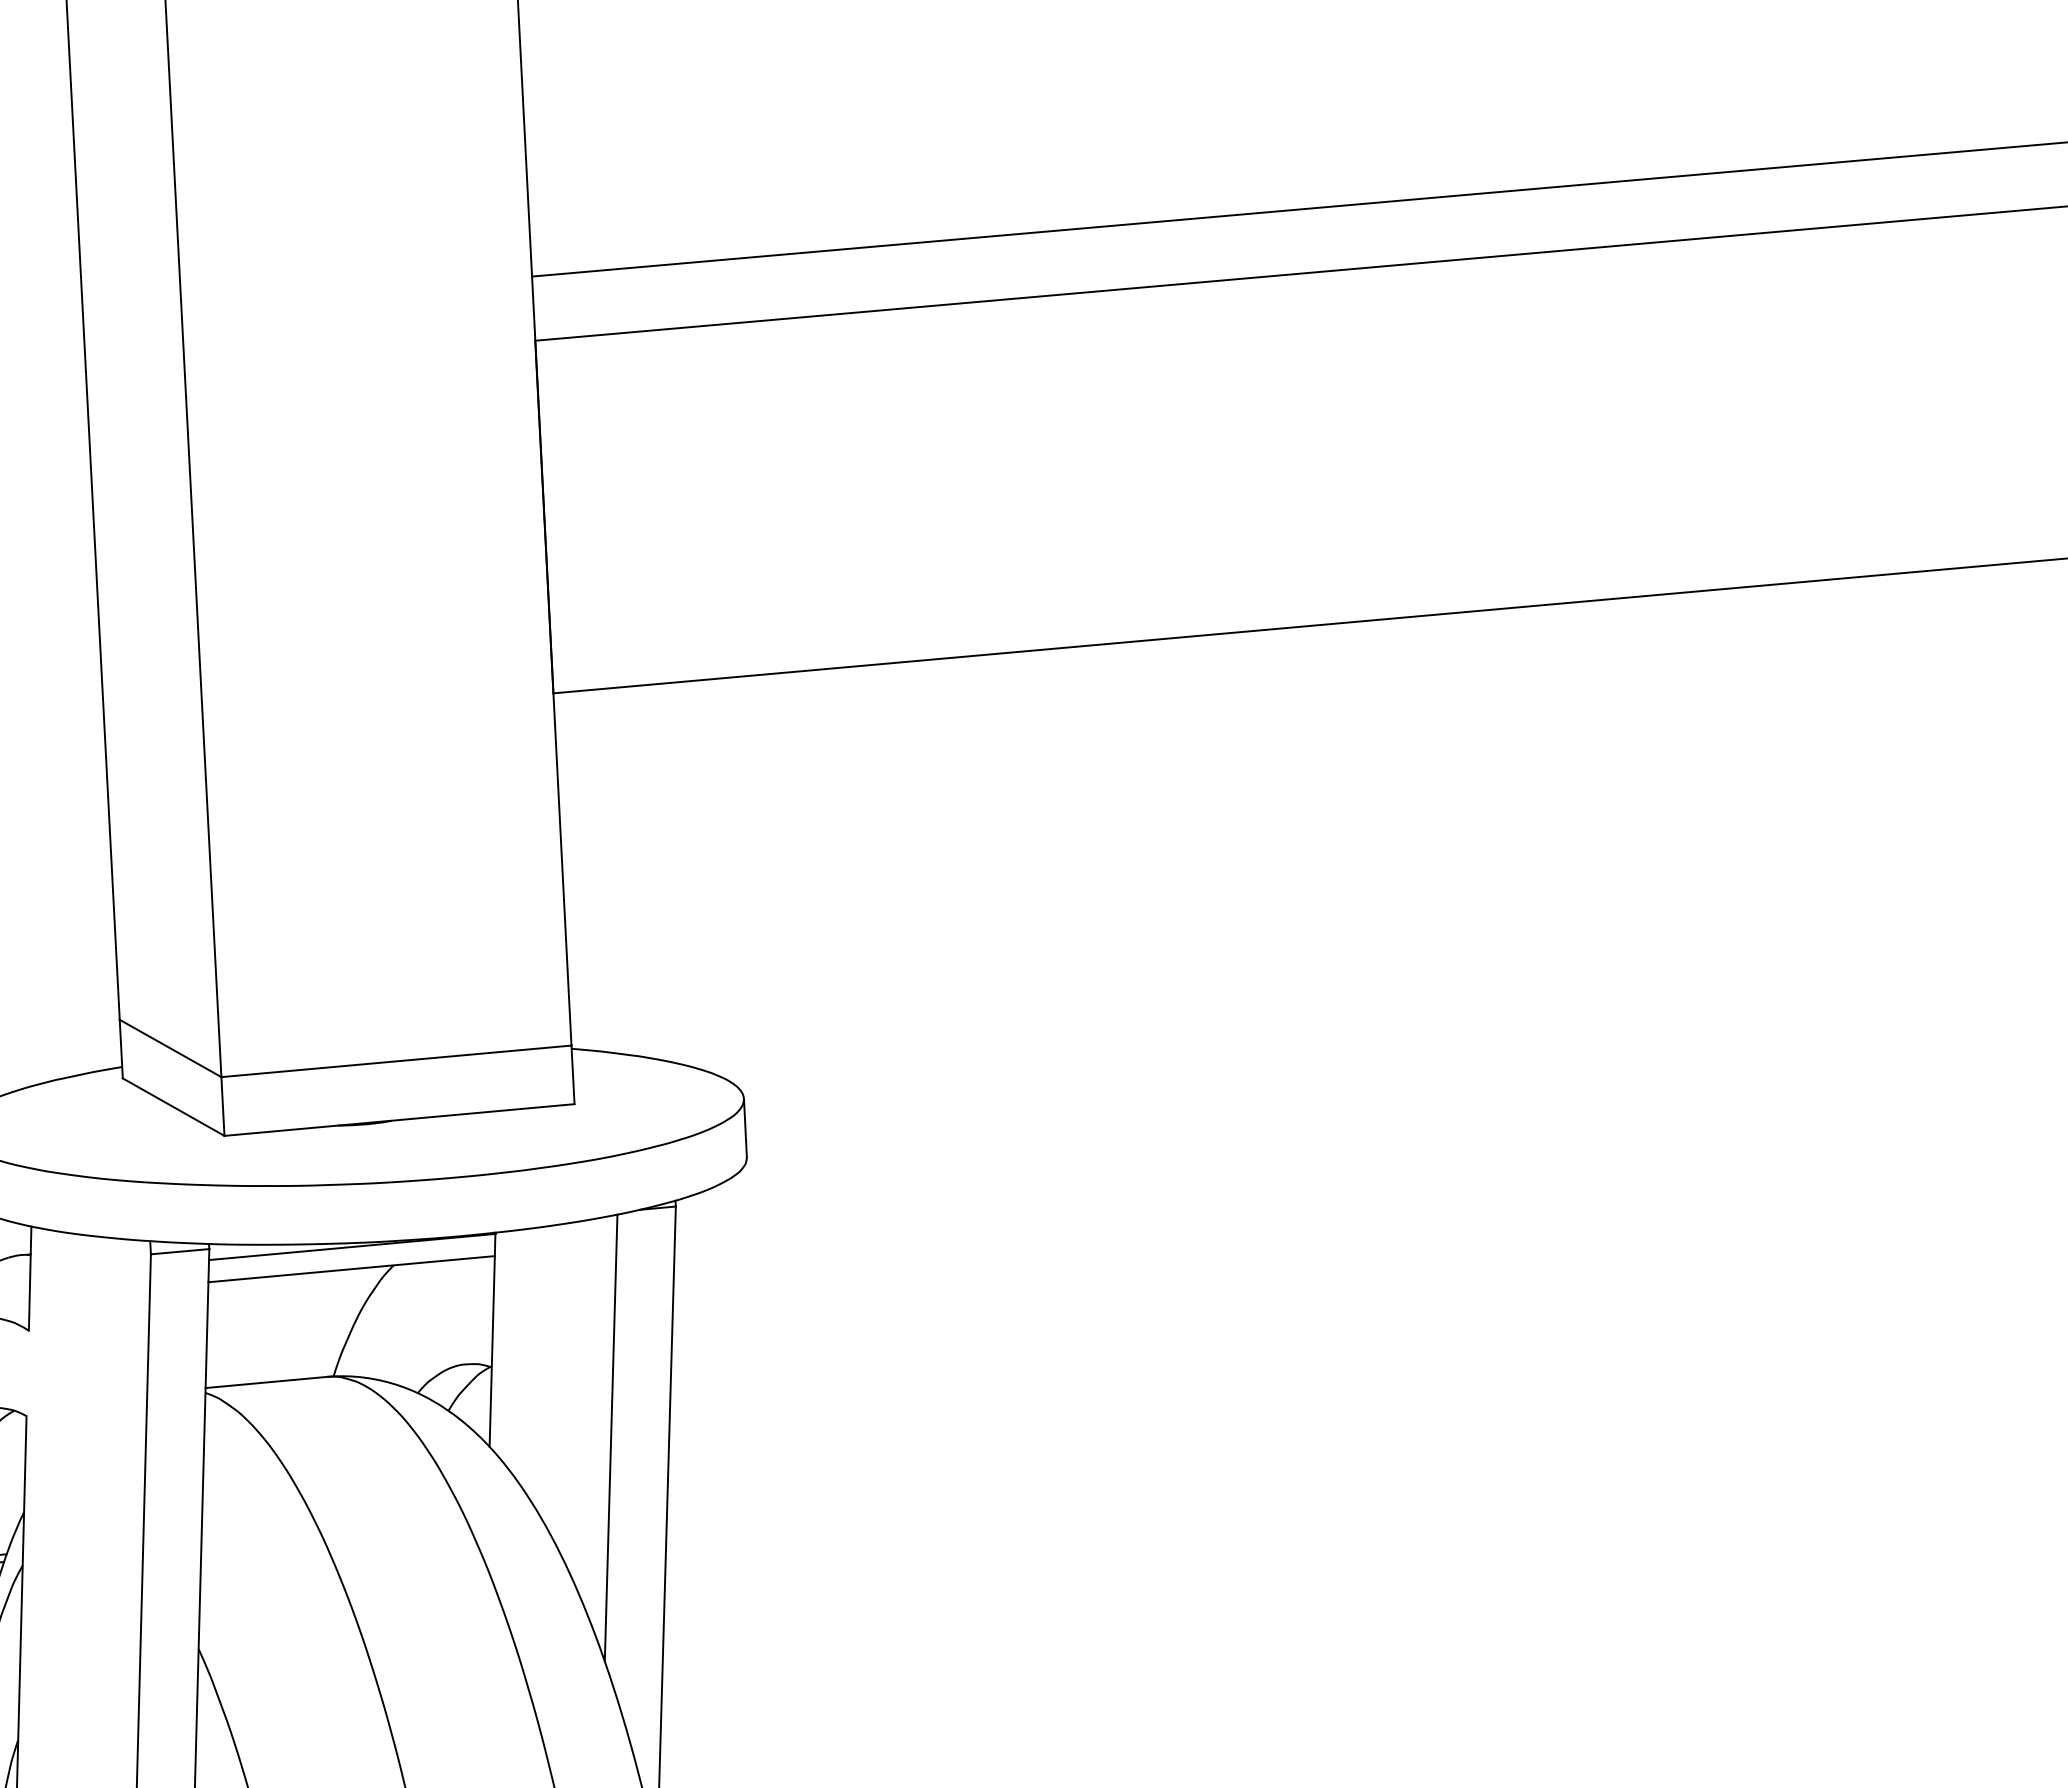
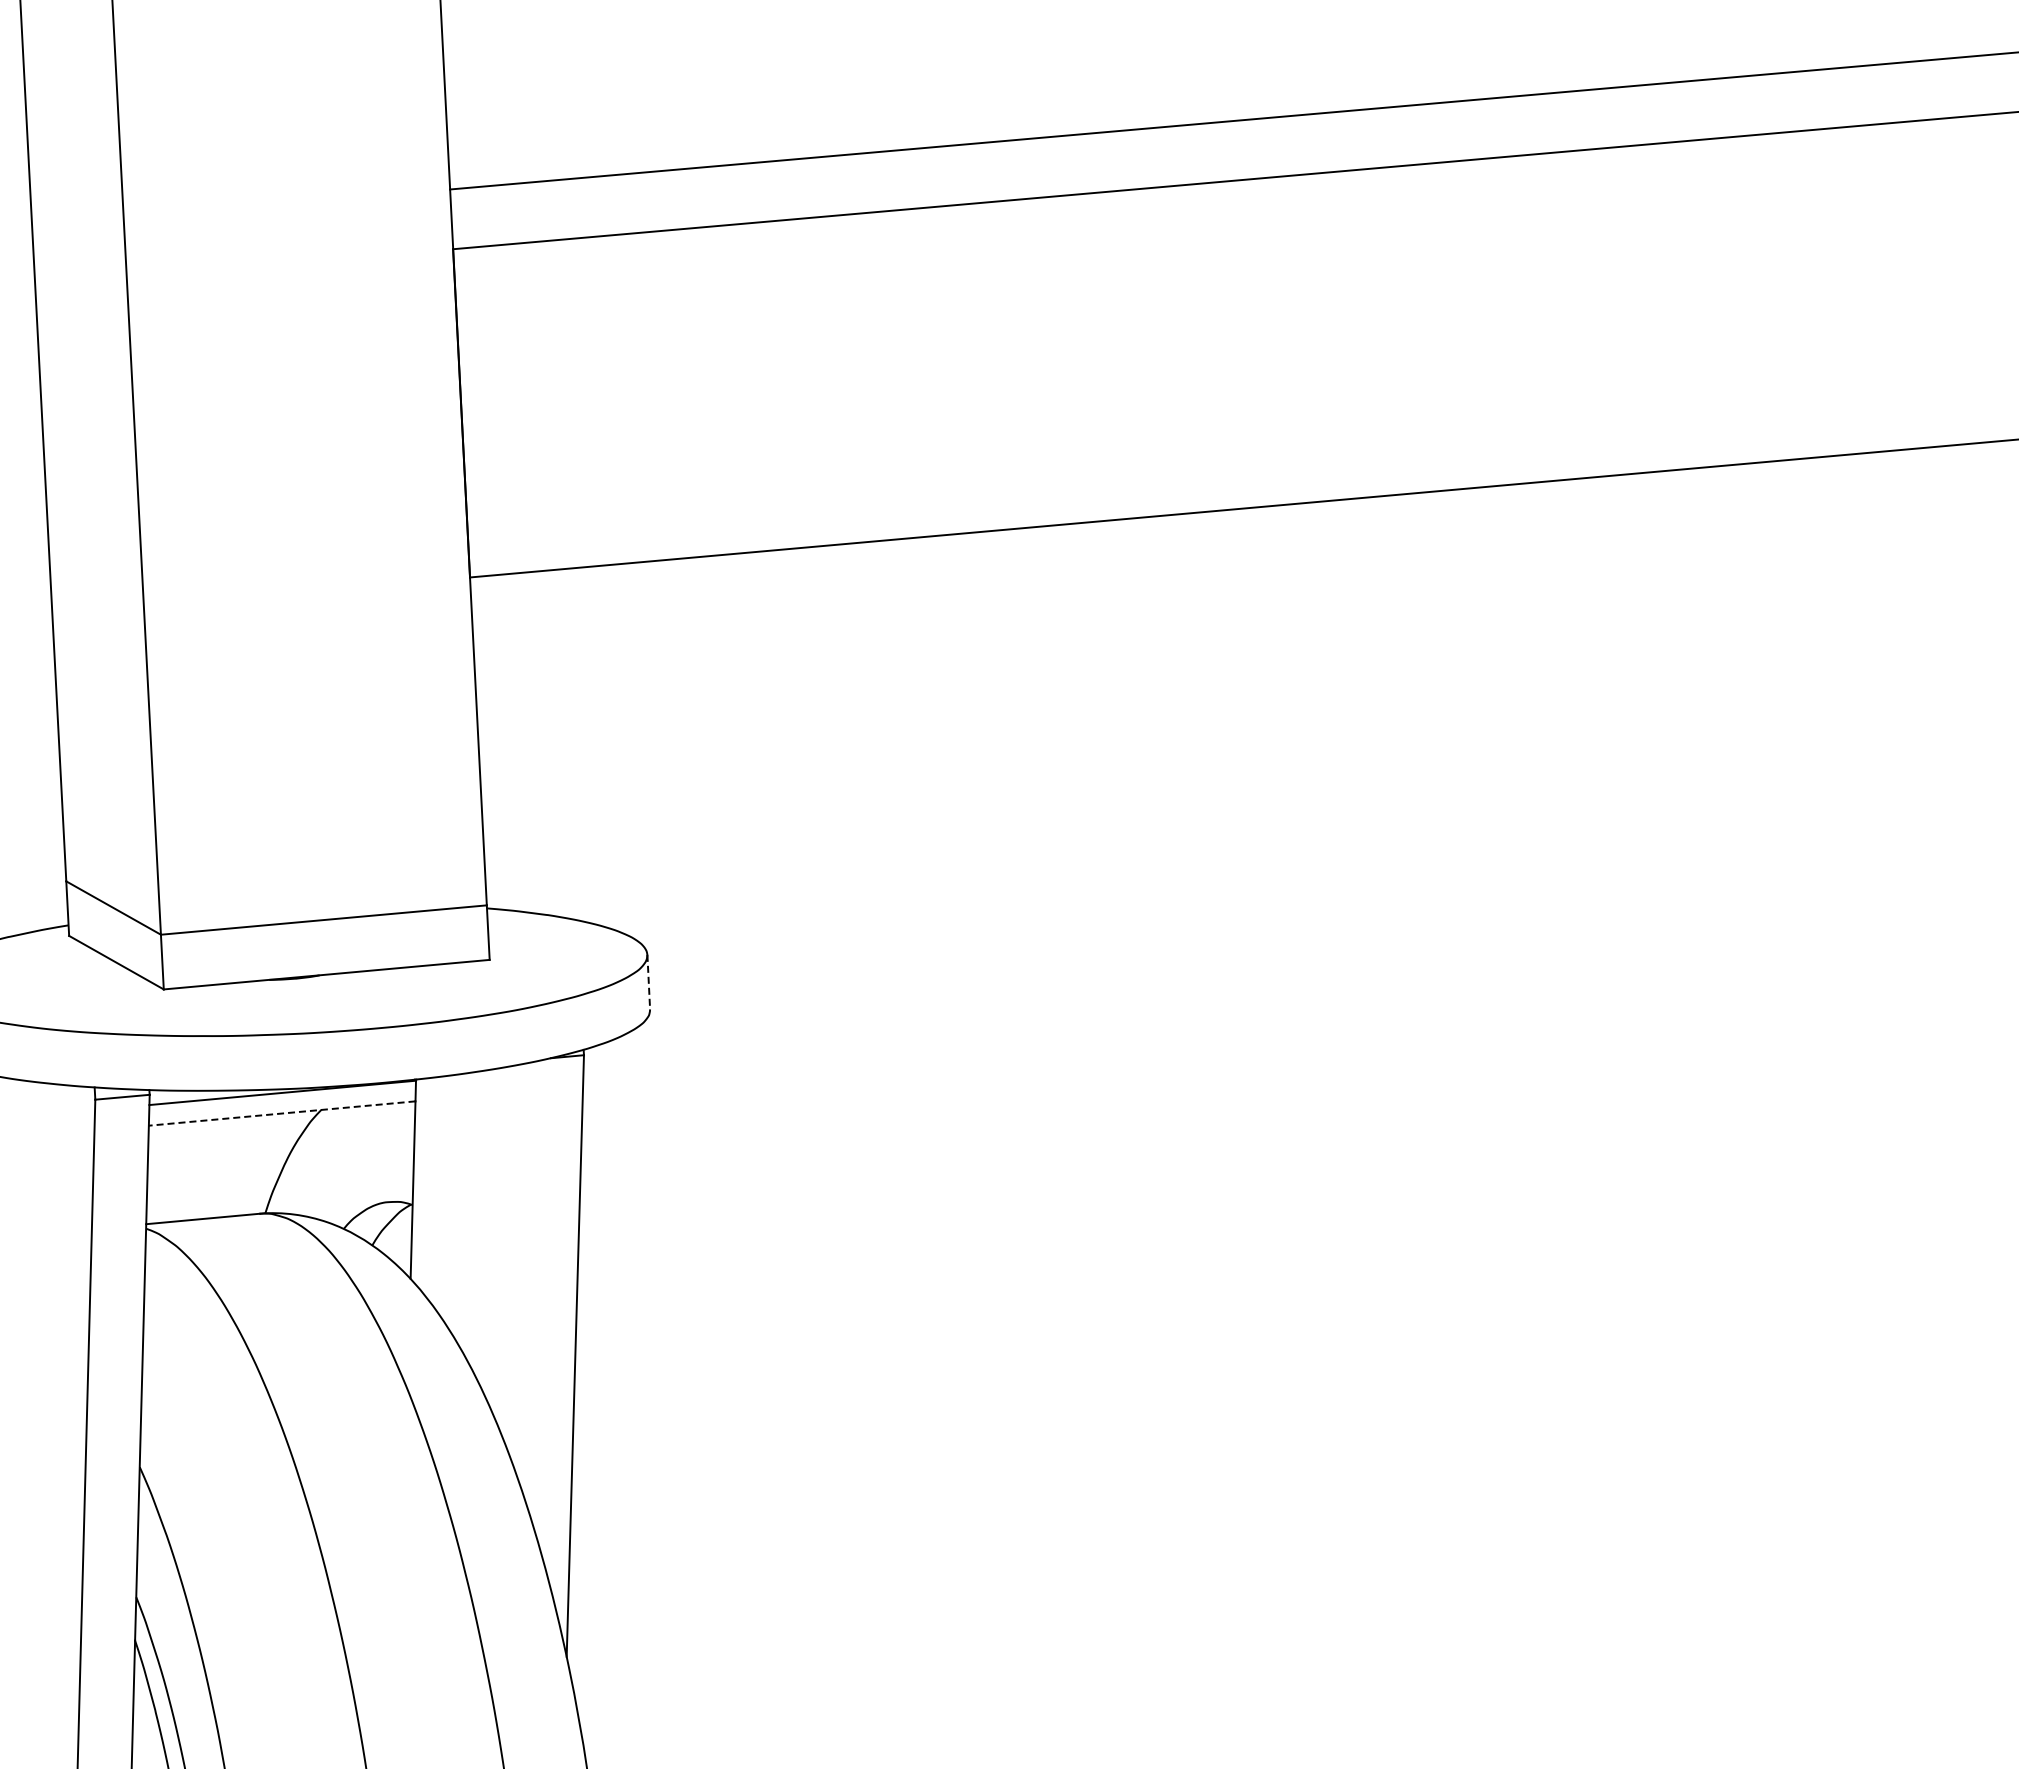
line: (745, 1128) -> (648, 982), solid -> dashed
line: (351, 1269) -> (282, 1113), solid -> dashed
line: (610, 1437) -> (523, 1270), removed

